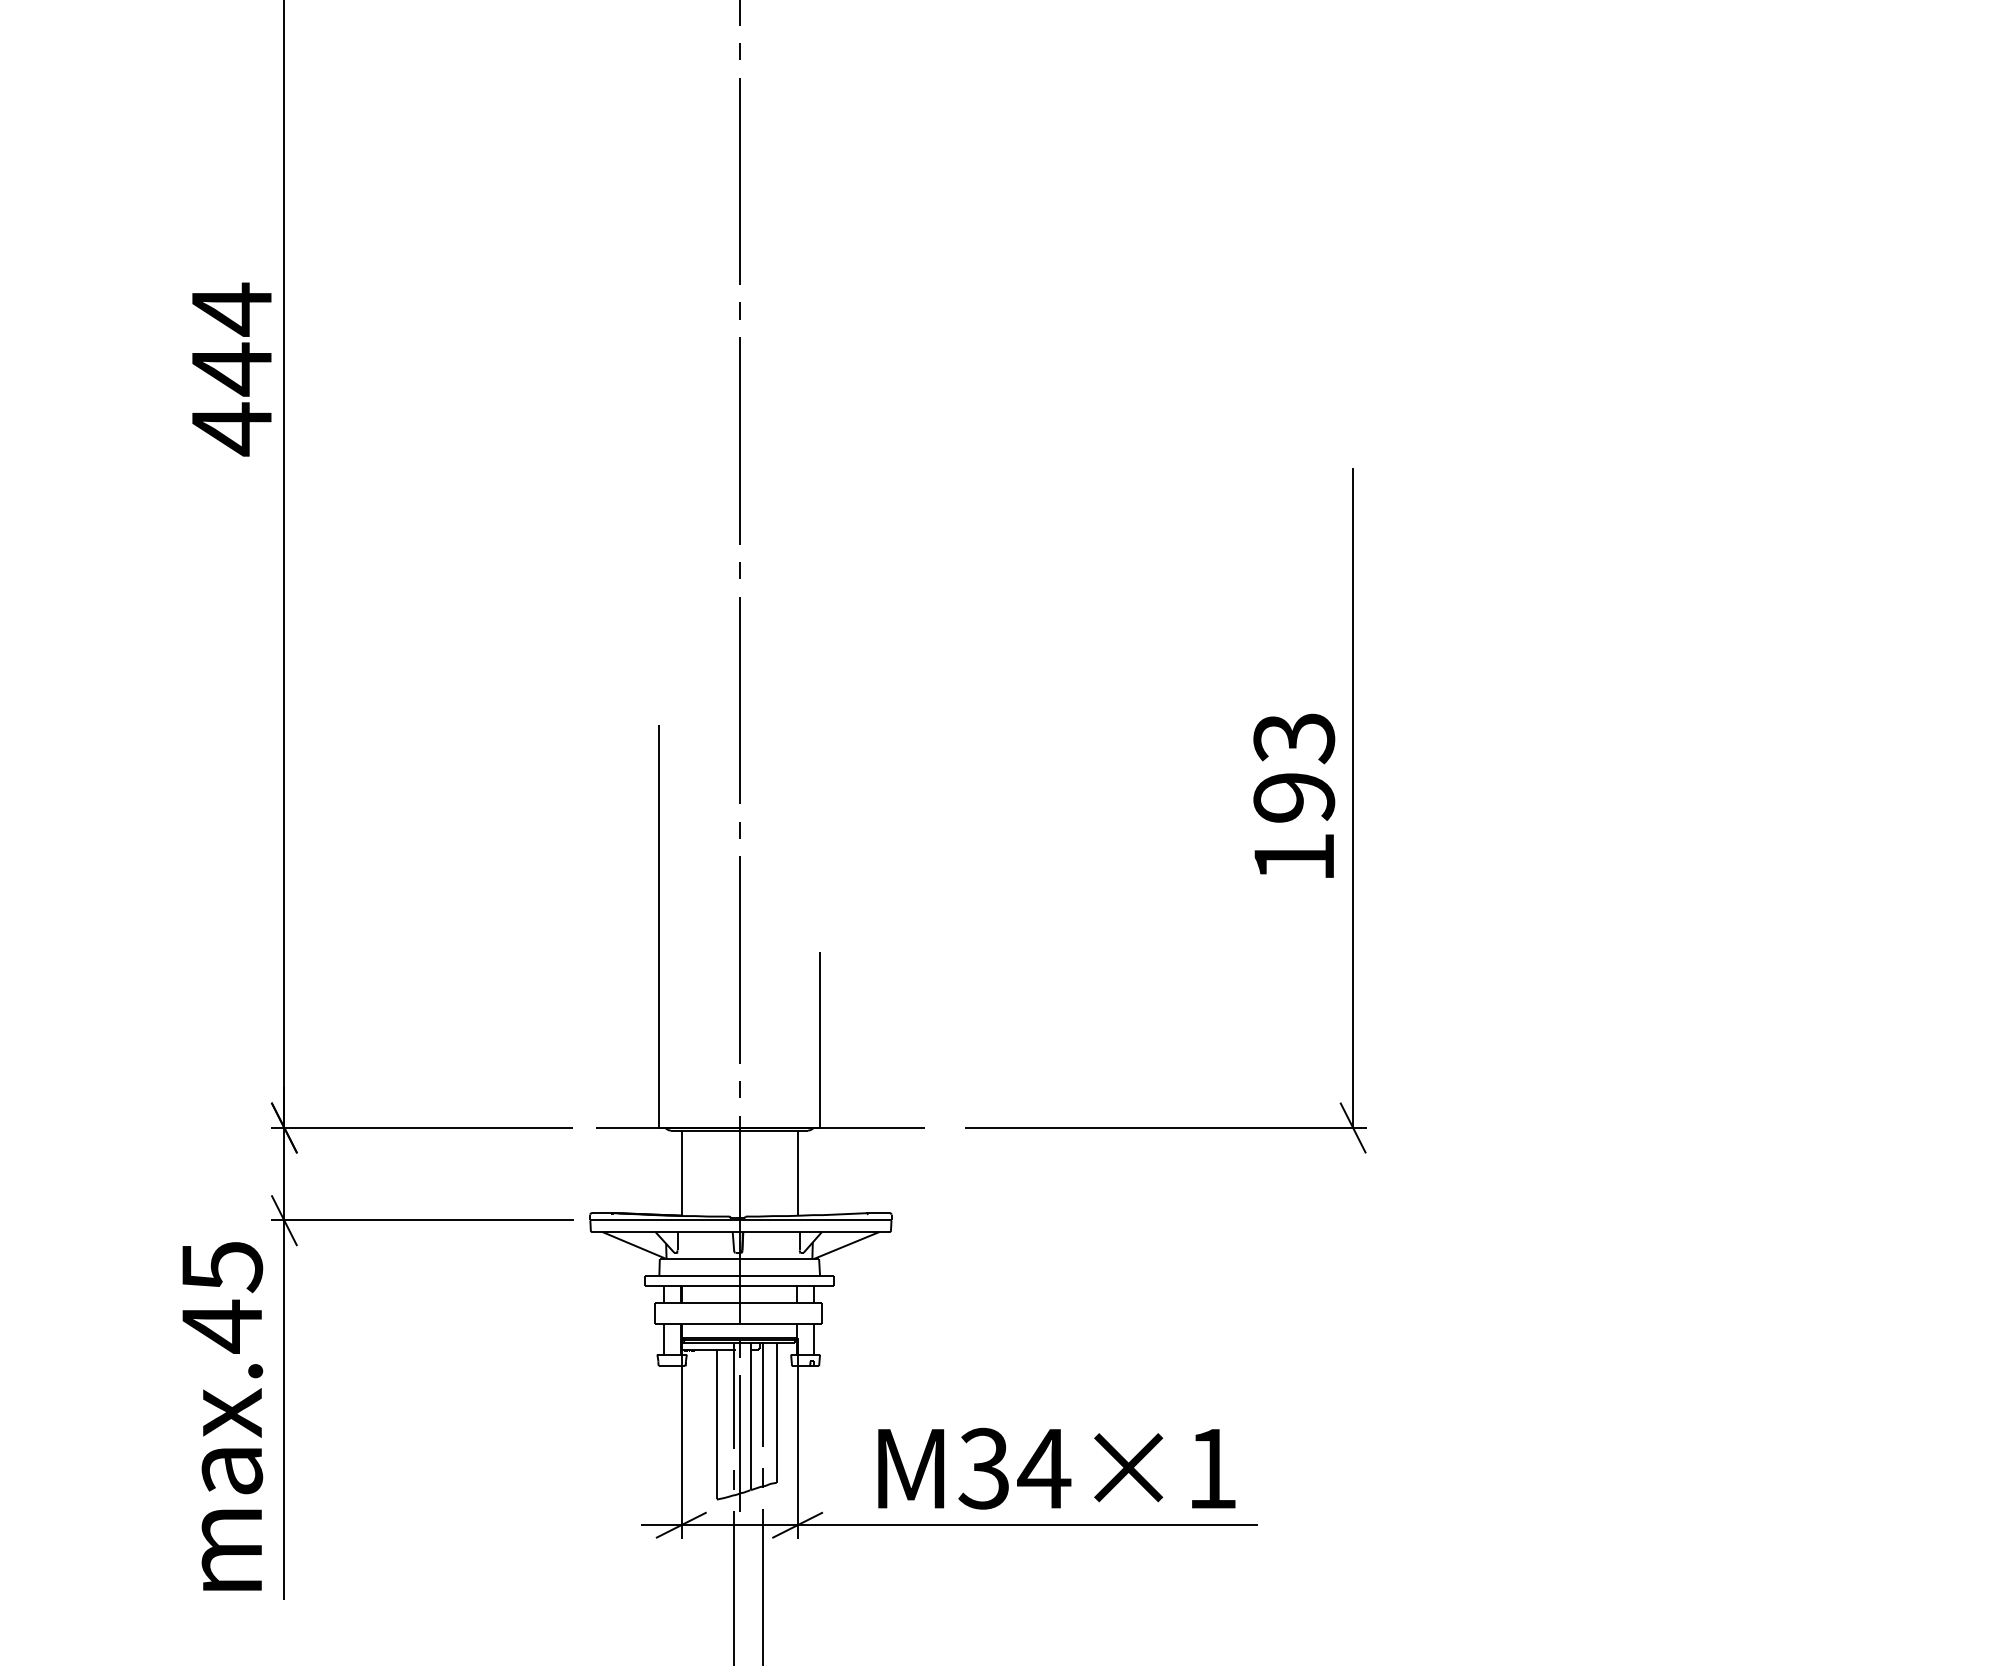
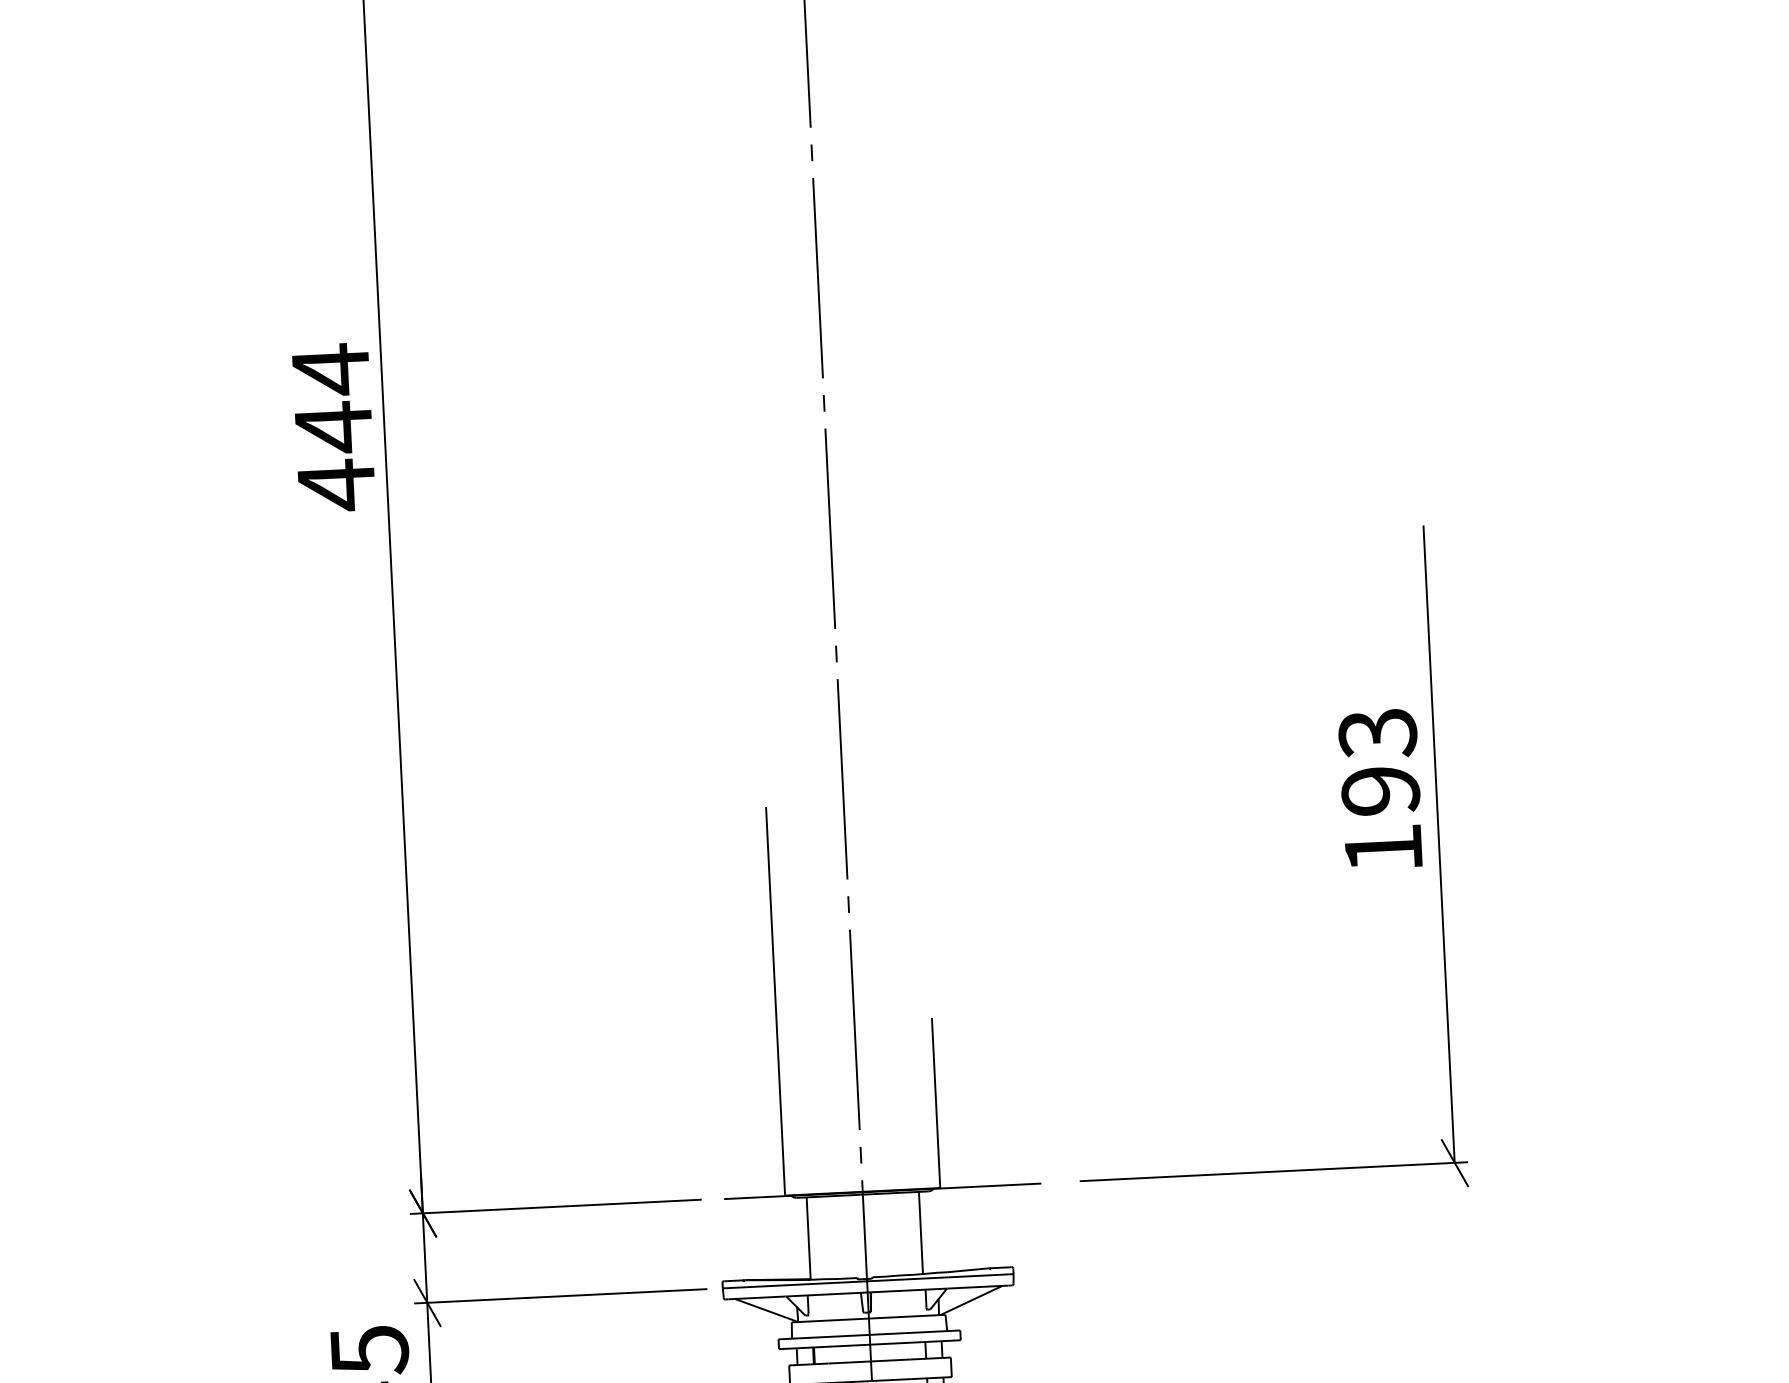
text: (231, 369) -> (333, 427), moved
text: (1294, 795) -> (1380, 788), moved

